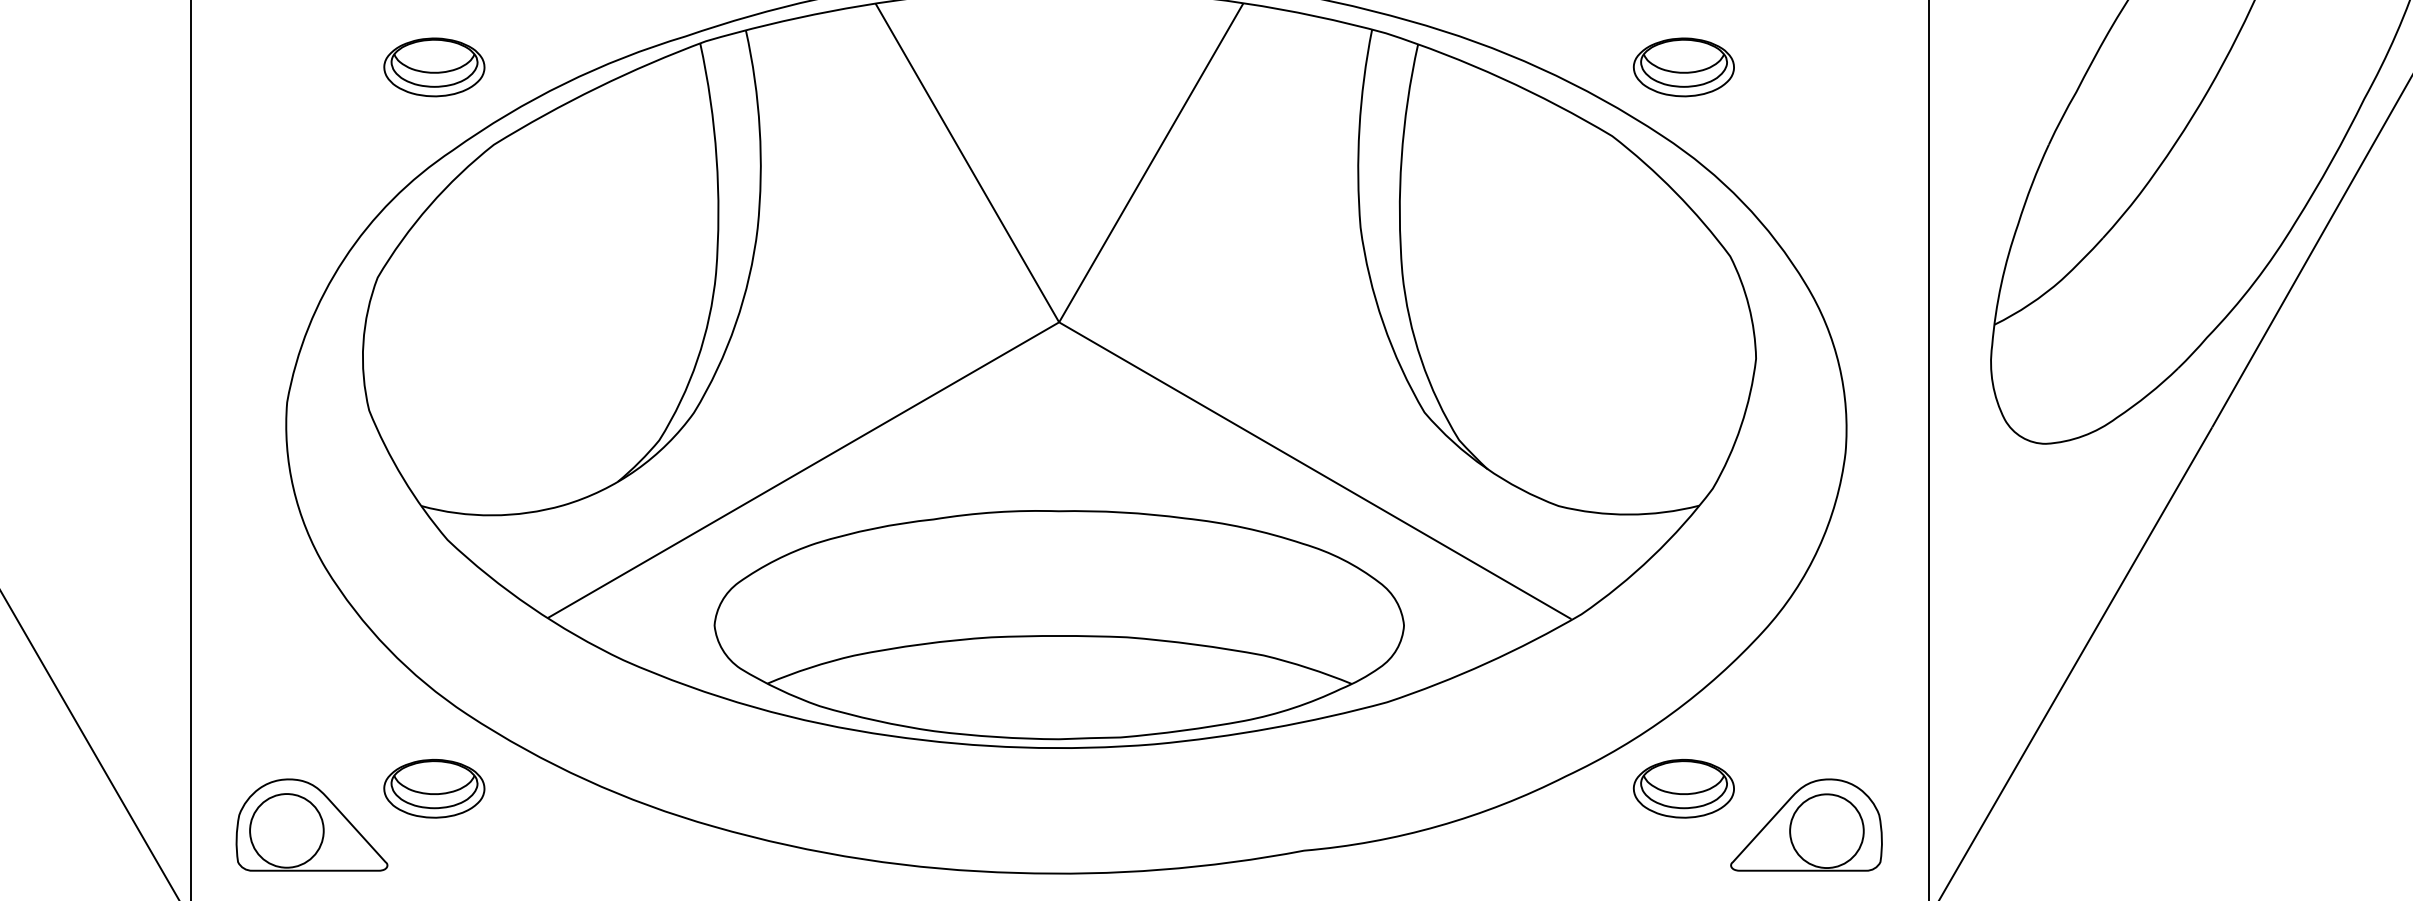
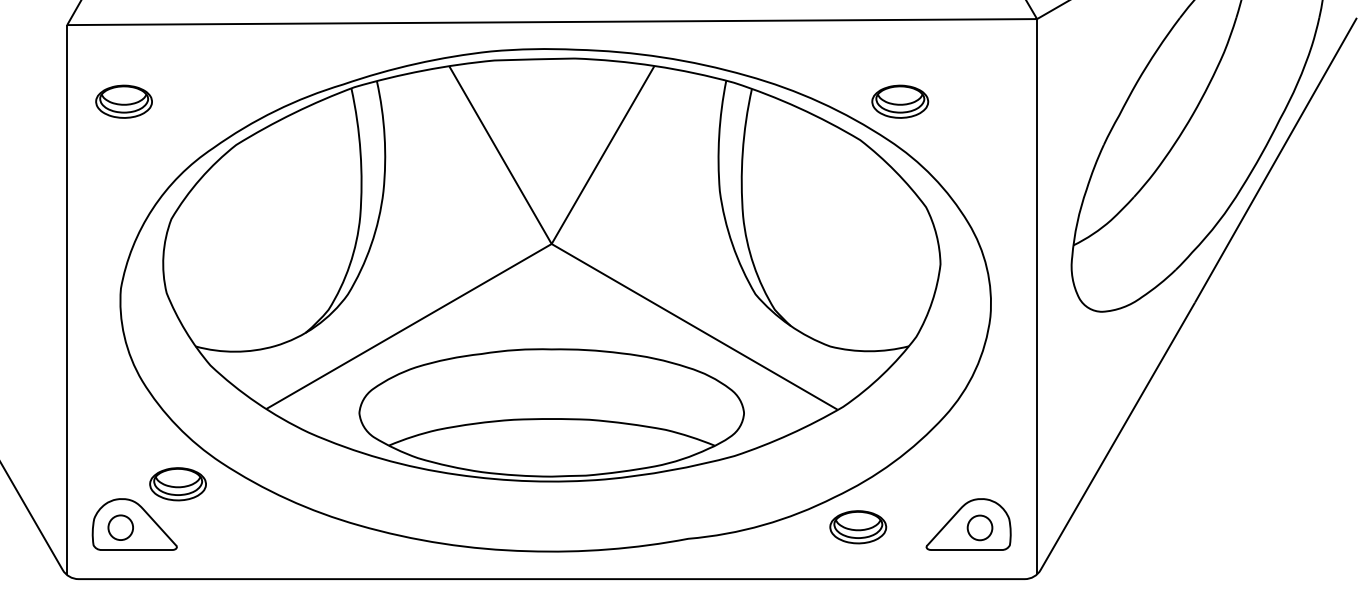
part: (433, 66) -> (123, 101), moved
part: (433, 789) -> (177, 484), moved
part: (1684, 789) -> (858, 527), moved
circle: (286, 830) -> (120, 527), size x0.6
circle: (1825, 830) -> (979, 527), size x0.6

